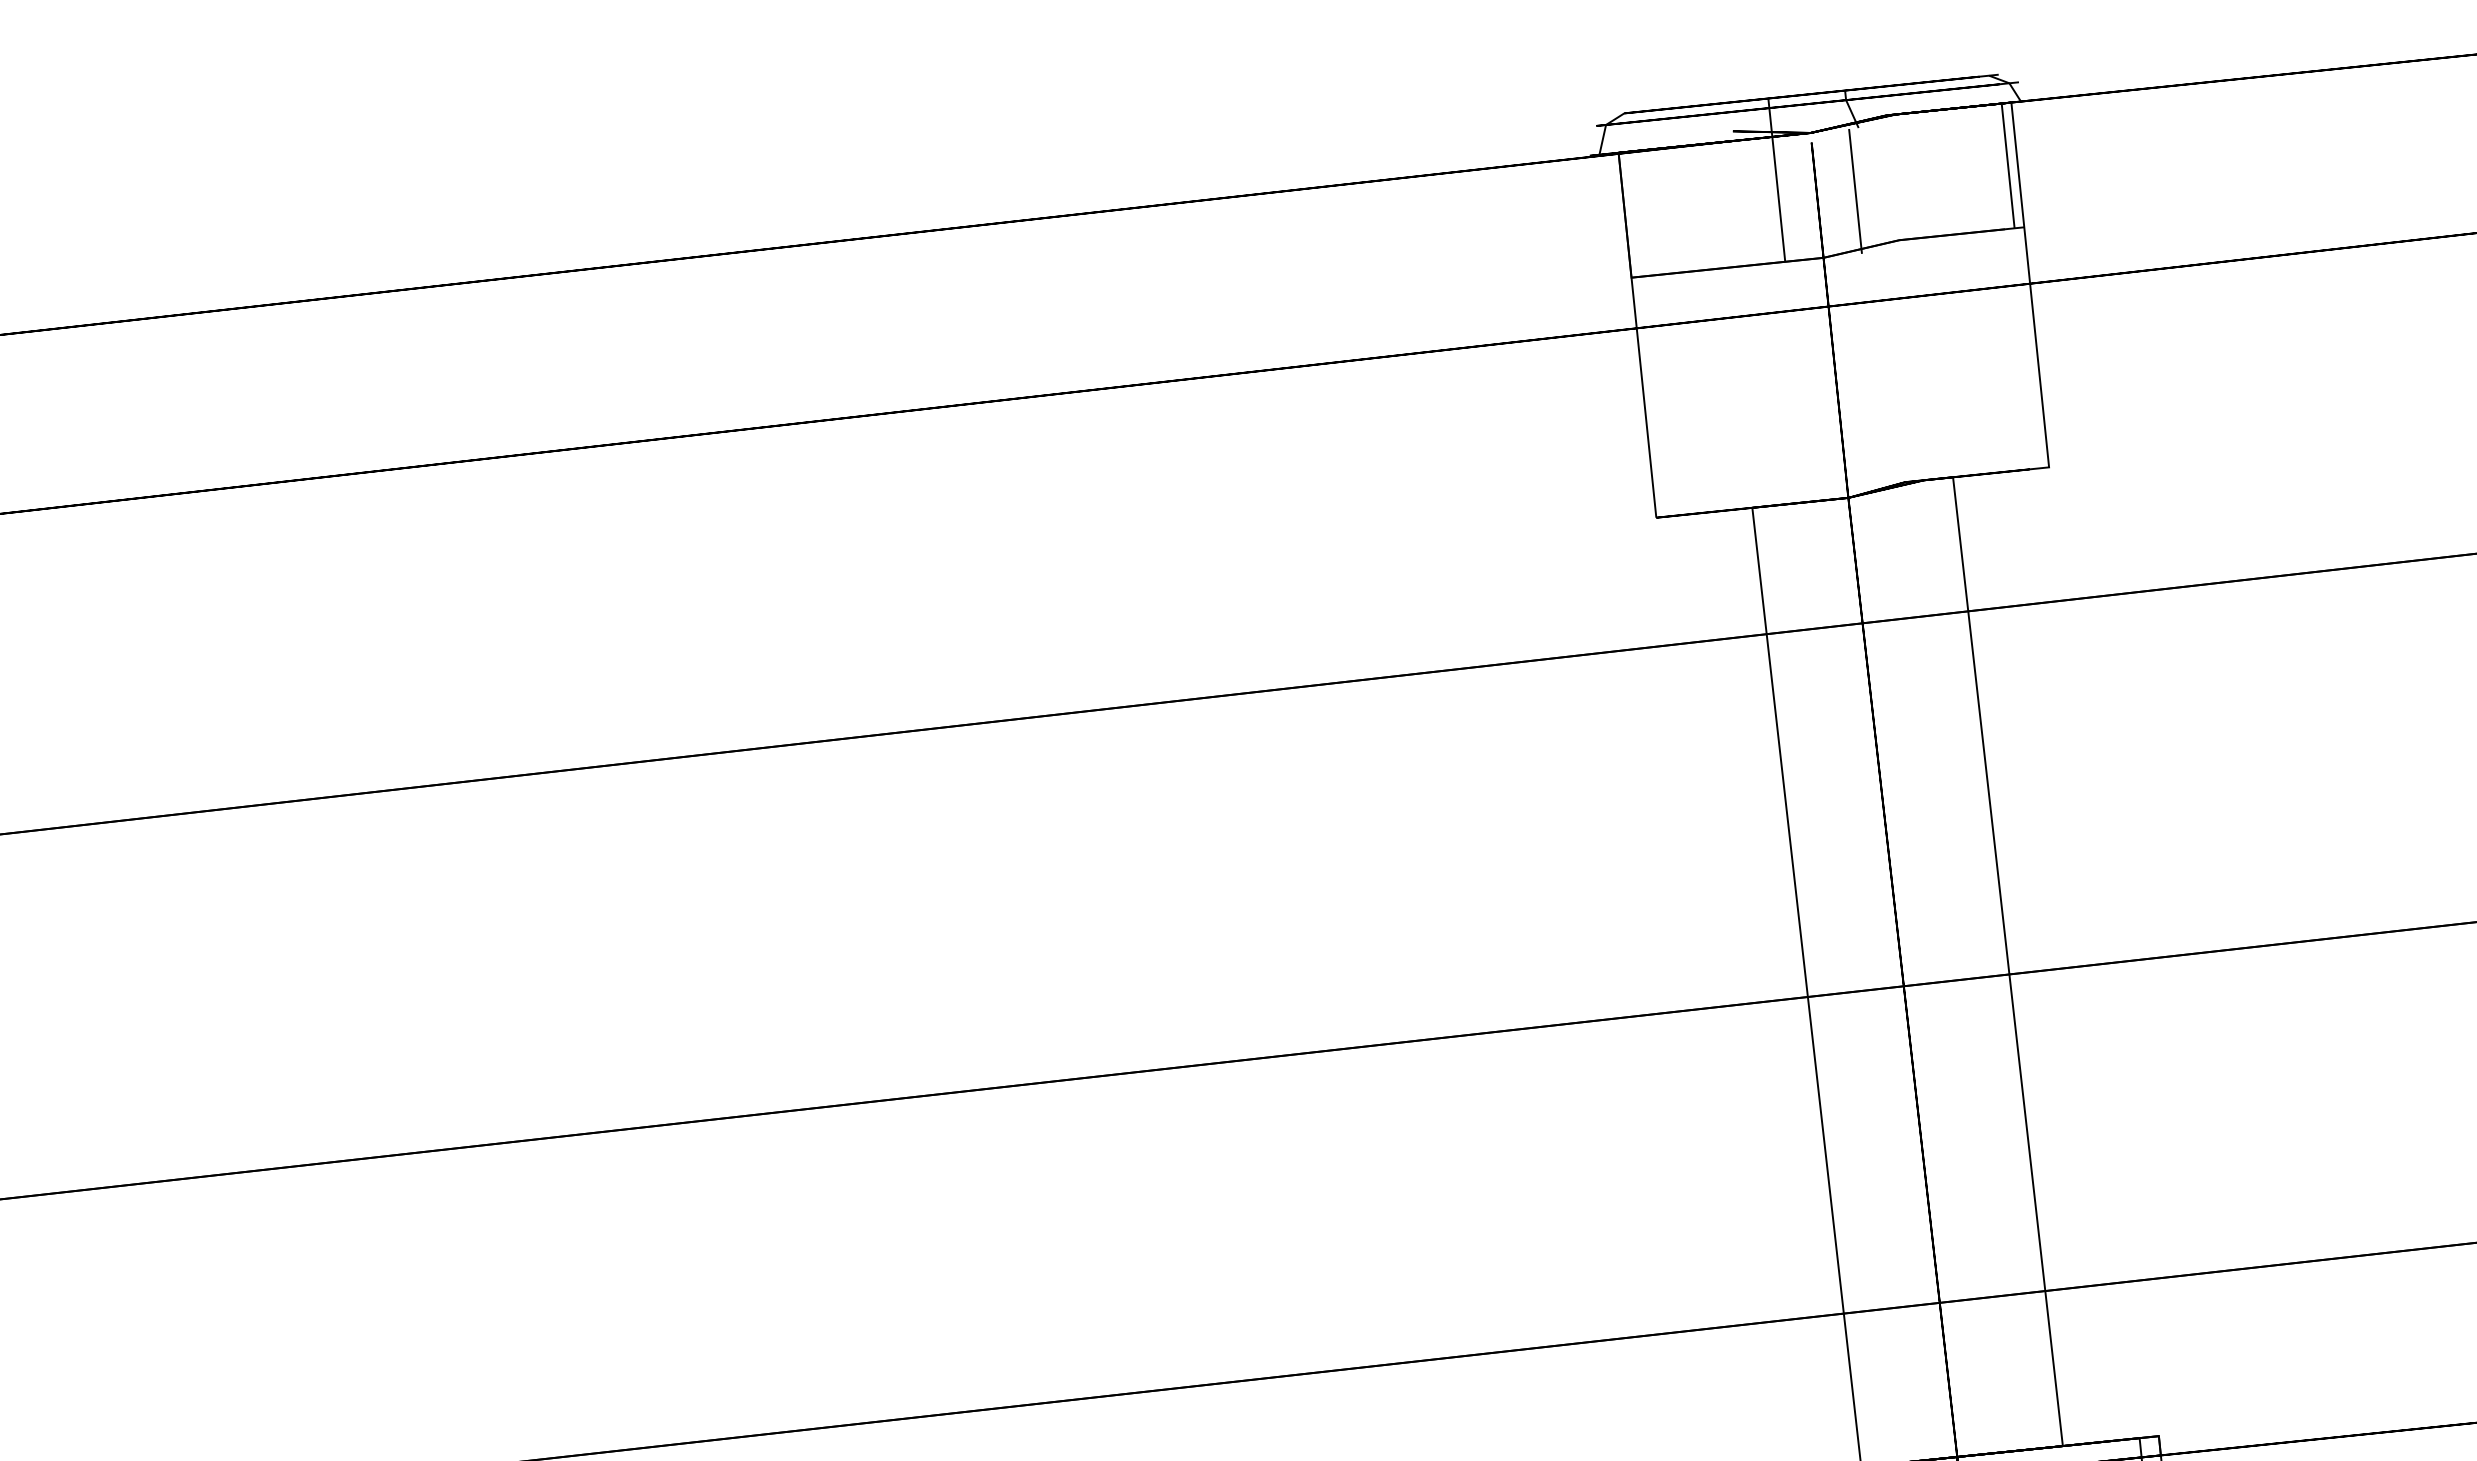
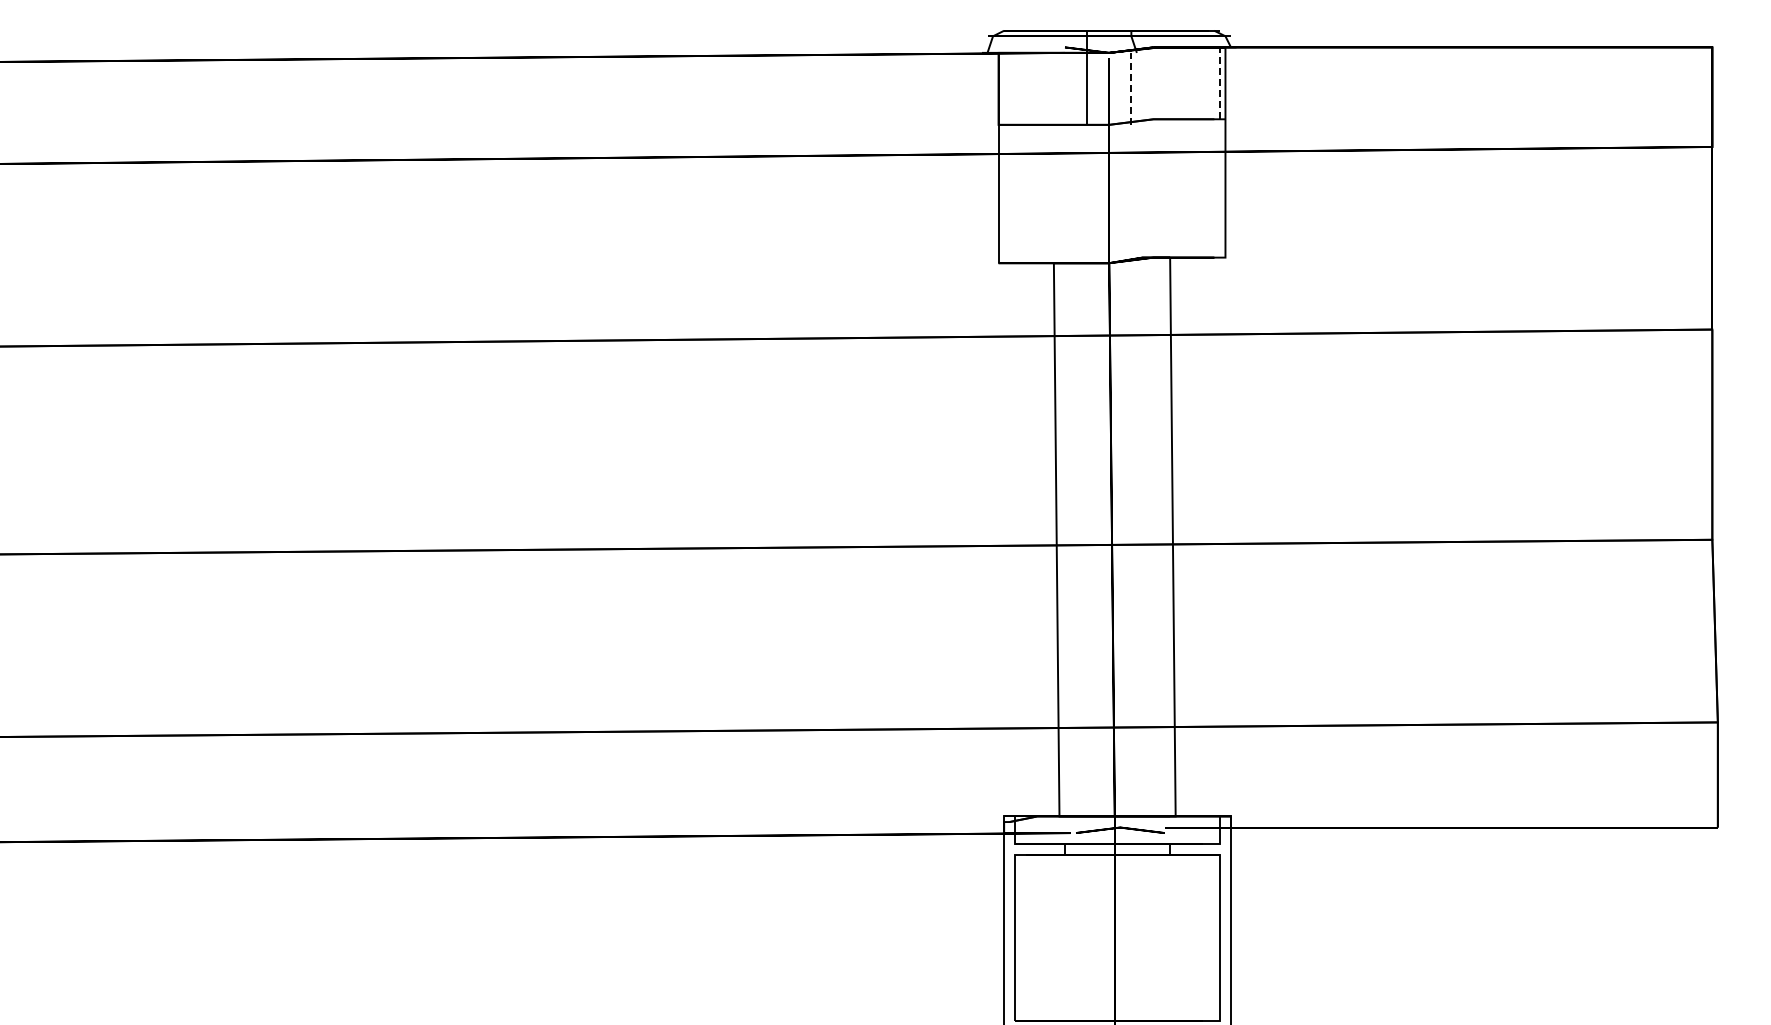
line: (2007, 166) -> (1219, 83), solid -> dashed
line: (1855, 190) -> (1131, 88), solid -> dashed

